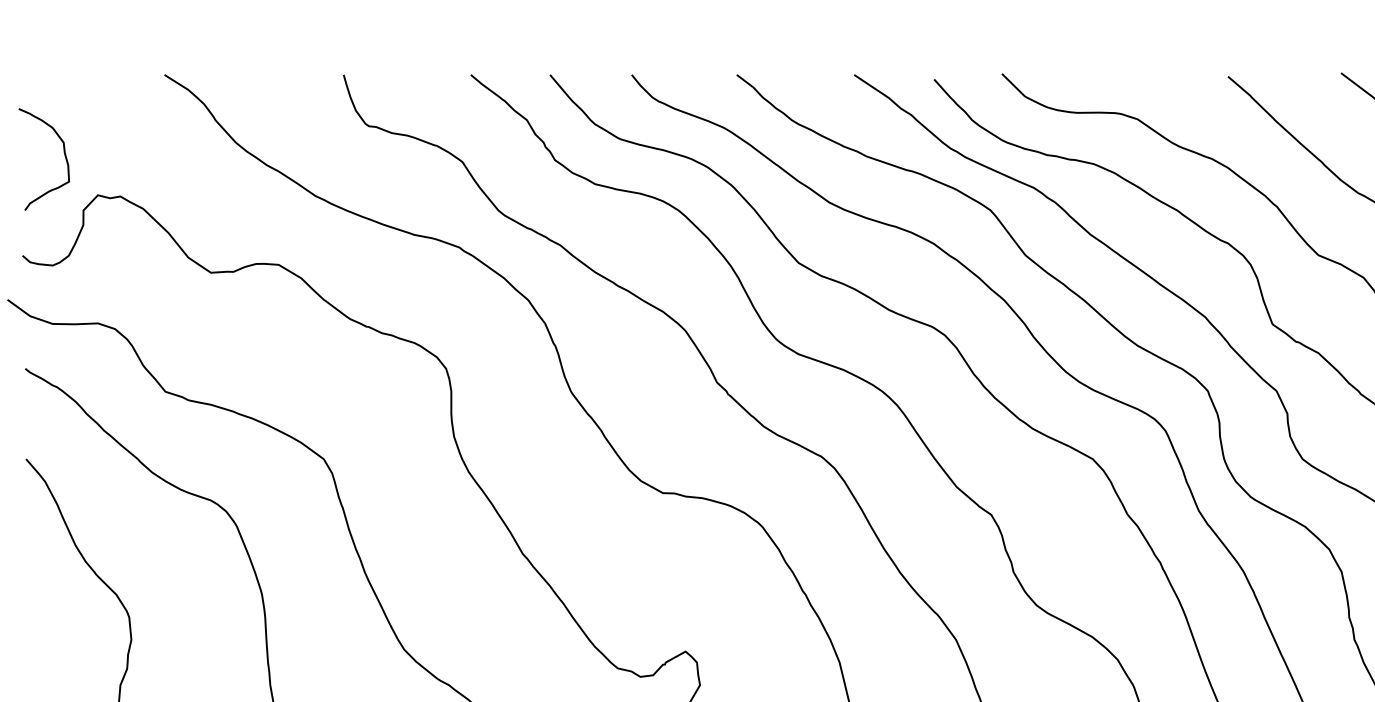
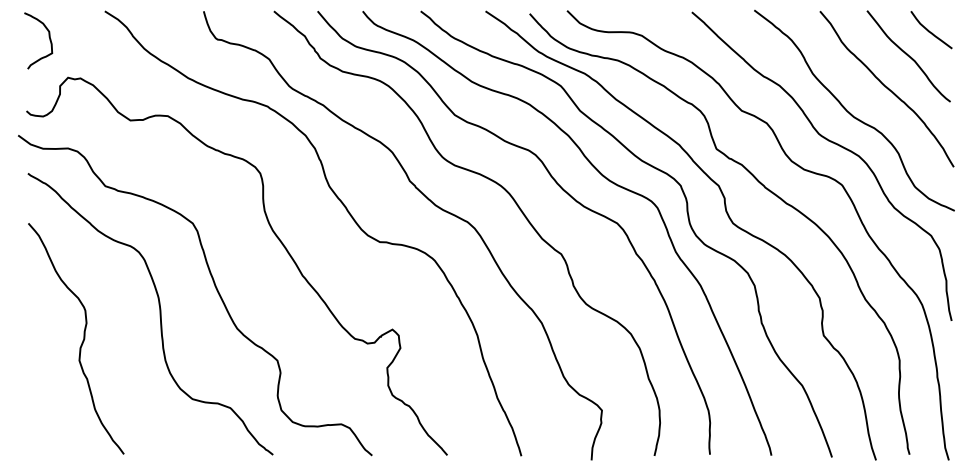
curve: (62, 151) -> (48, 36), moved

